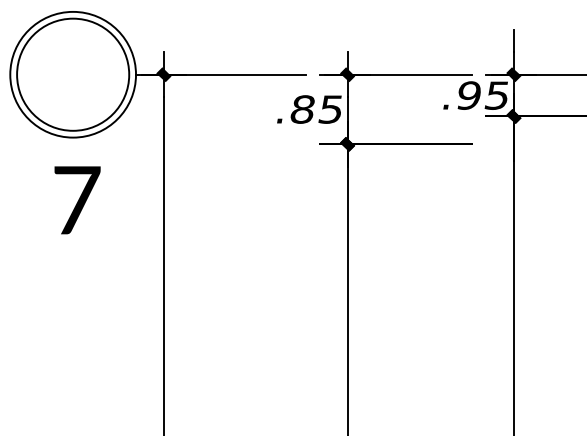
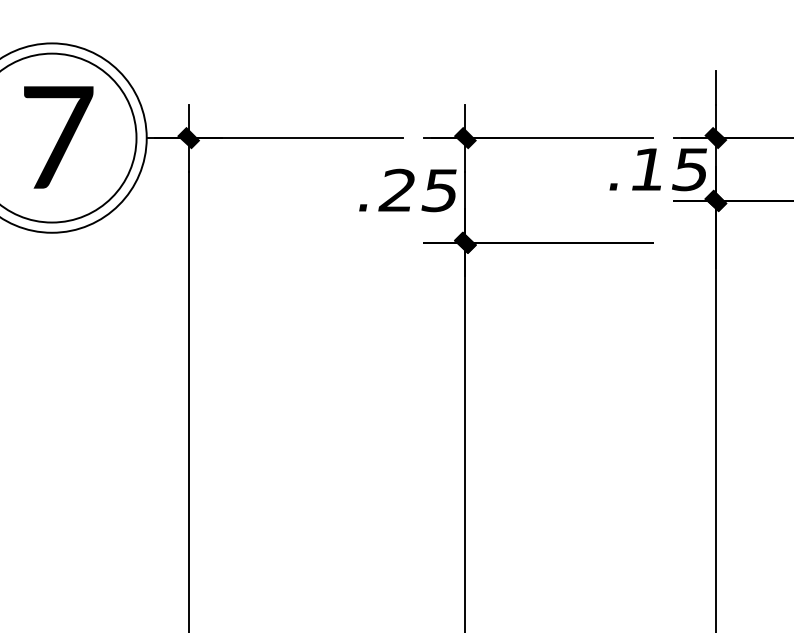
text: (468, 95) -> (647, 169), .95 -> .15
text: (301, 109) -> (395, 190), .85 -> .25
text: (77, 200) -> (58, 137), moved

